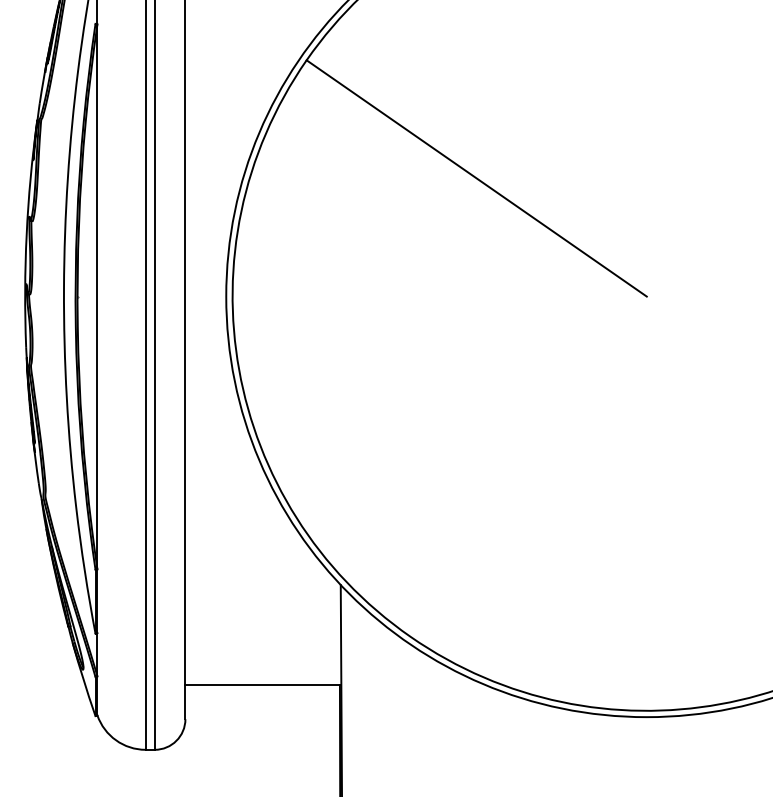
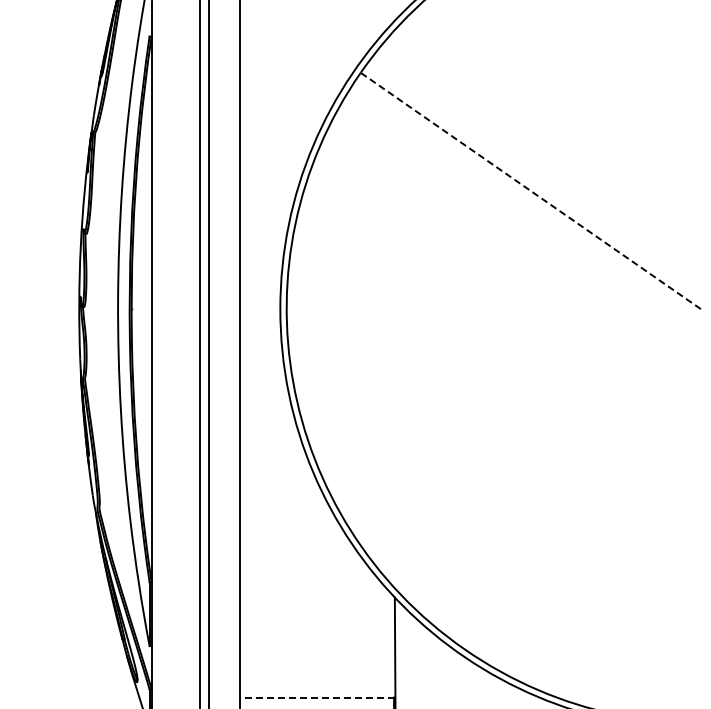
line: (476, 178) -> (530, 191), solid -> dashed
line: (263, 685) -> (317, 698), solid -> dashed

